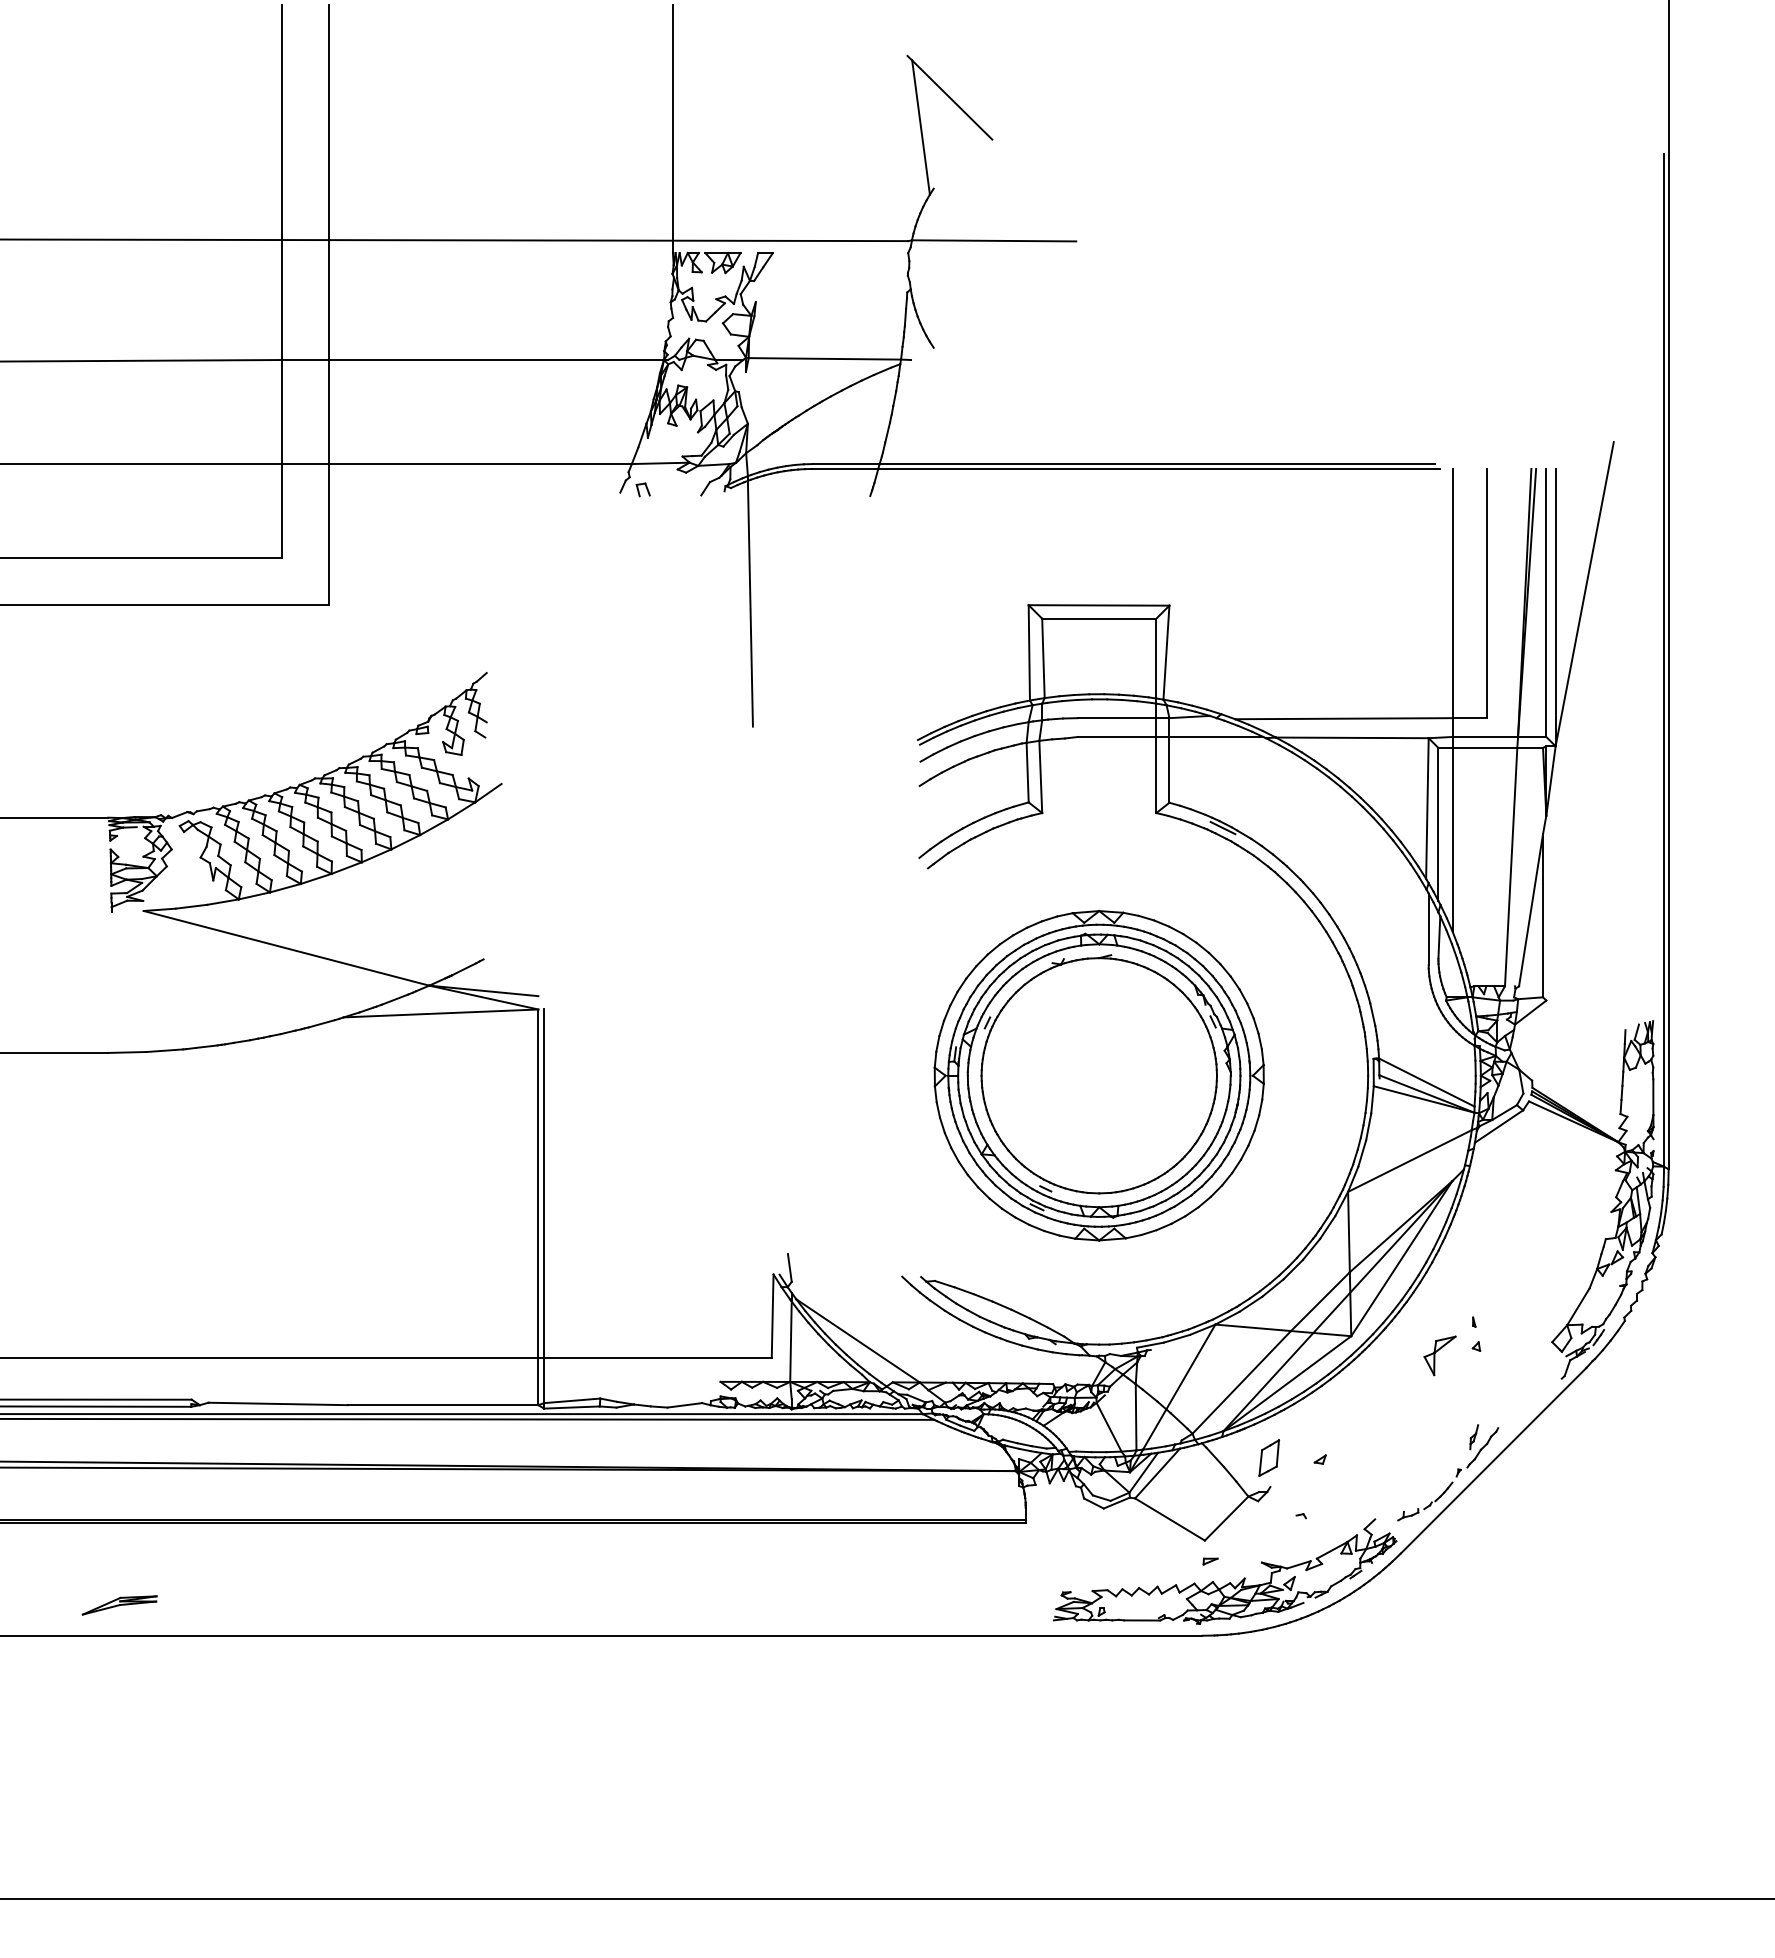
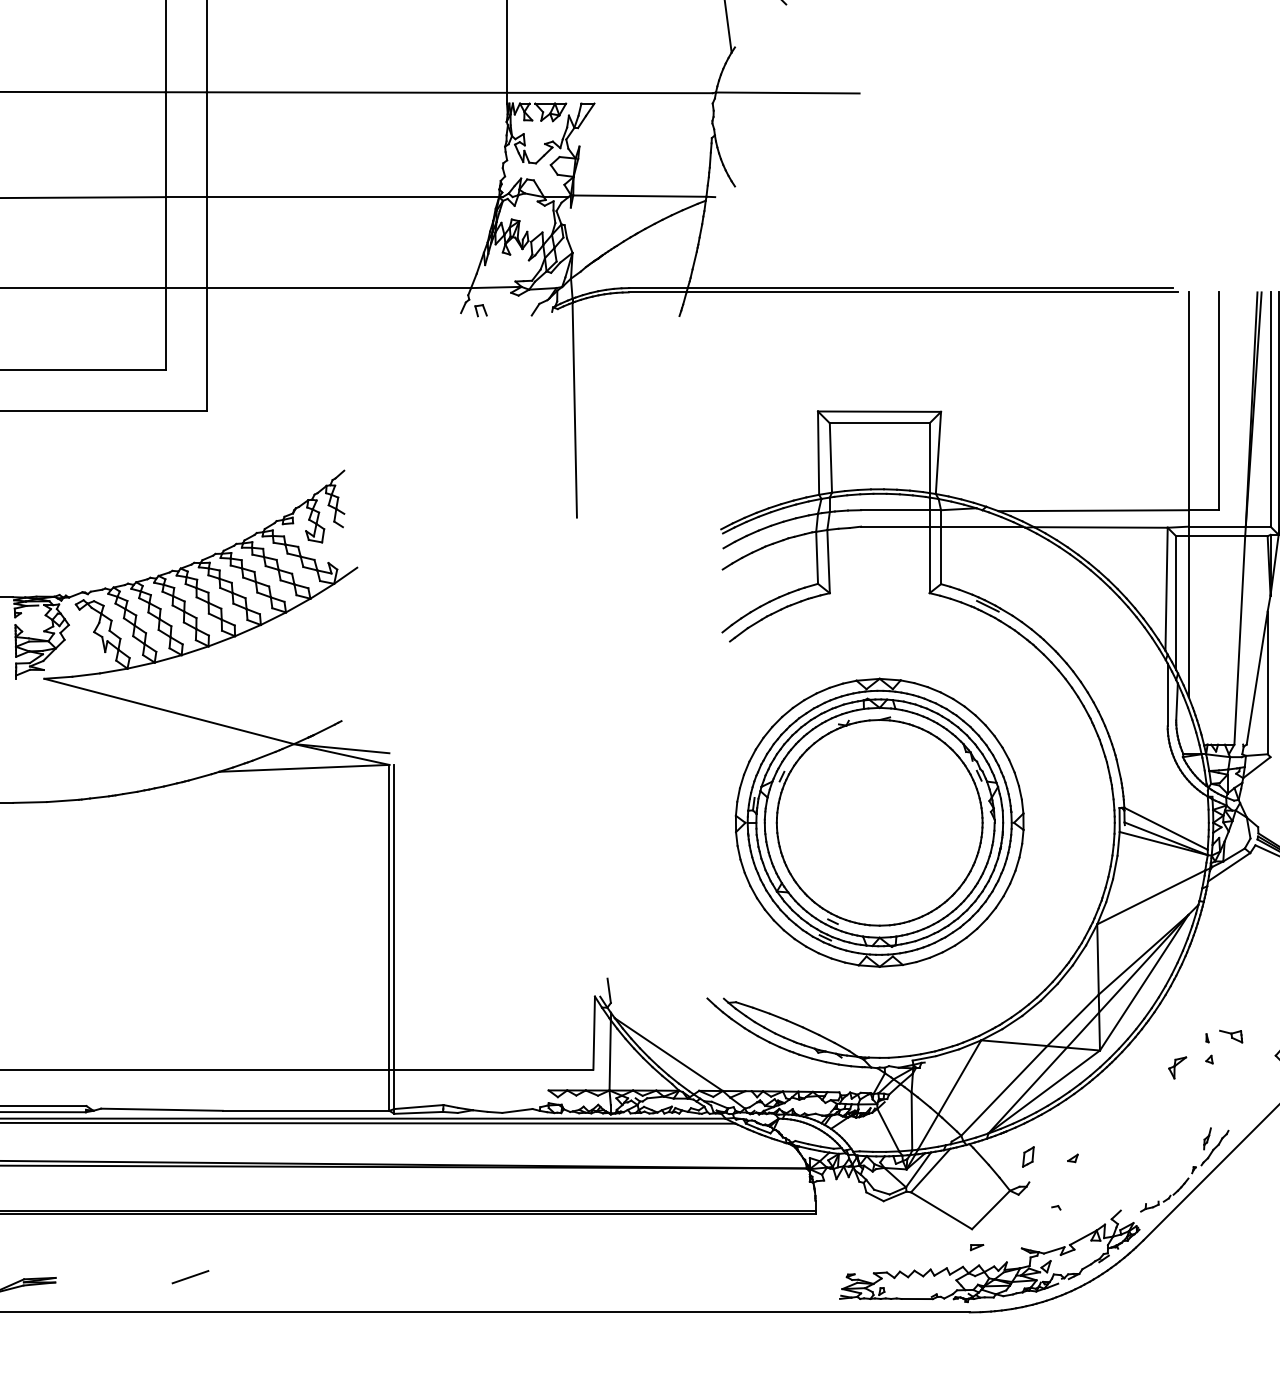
part: (1500, 1319) -> (1230, 1035), added
part: (1439, 1356) -> (1177, 1068), size x0.62
part: (1269, 1457) -> (1028, 1156), size x0.62
line: (310, 1595) -> (190, 1277), added

